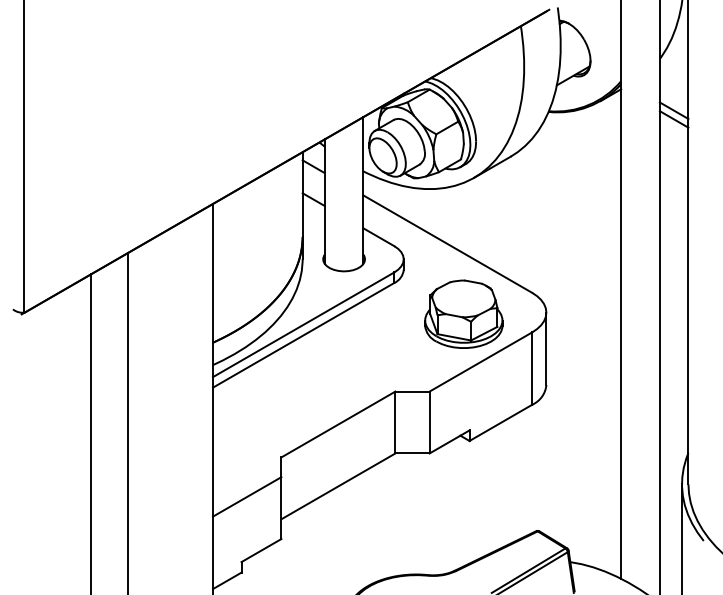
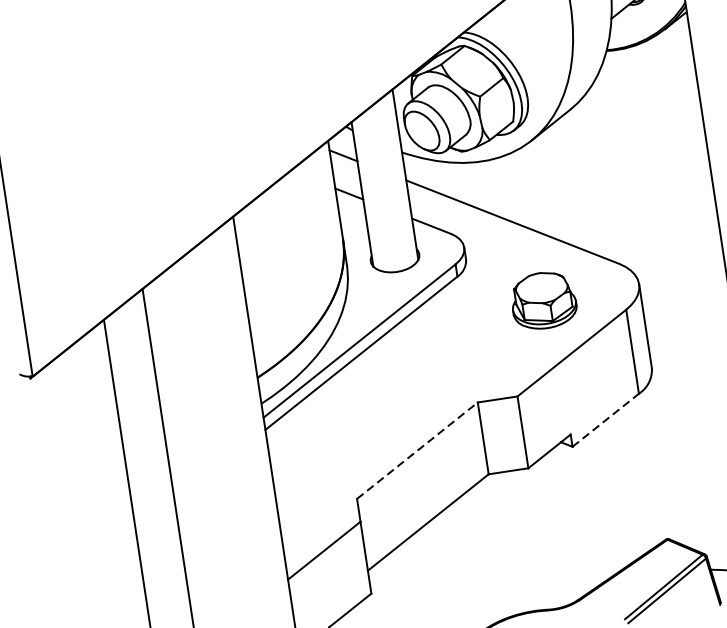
part: (463, 313) -> (543, 299), size x0.7
line: (501, 422) -> (606, 419), solid -> dashed
line: (338, 424) -> (417, 450), solid -> dashed

